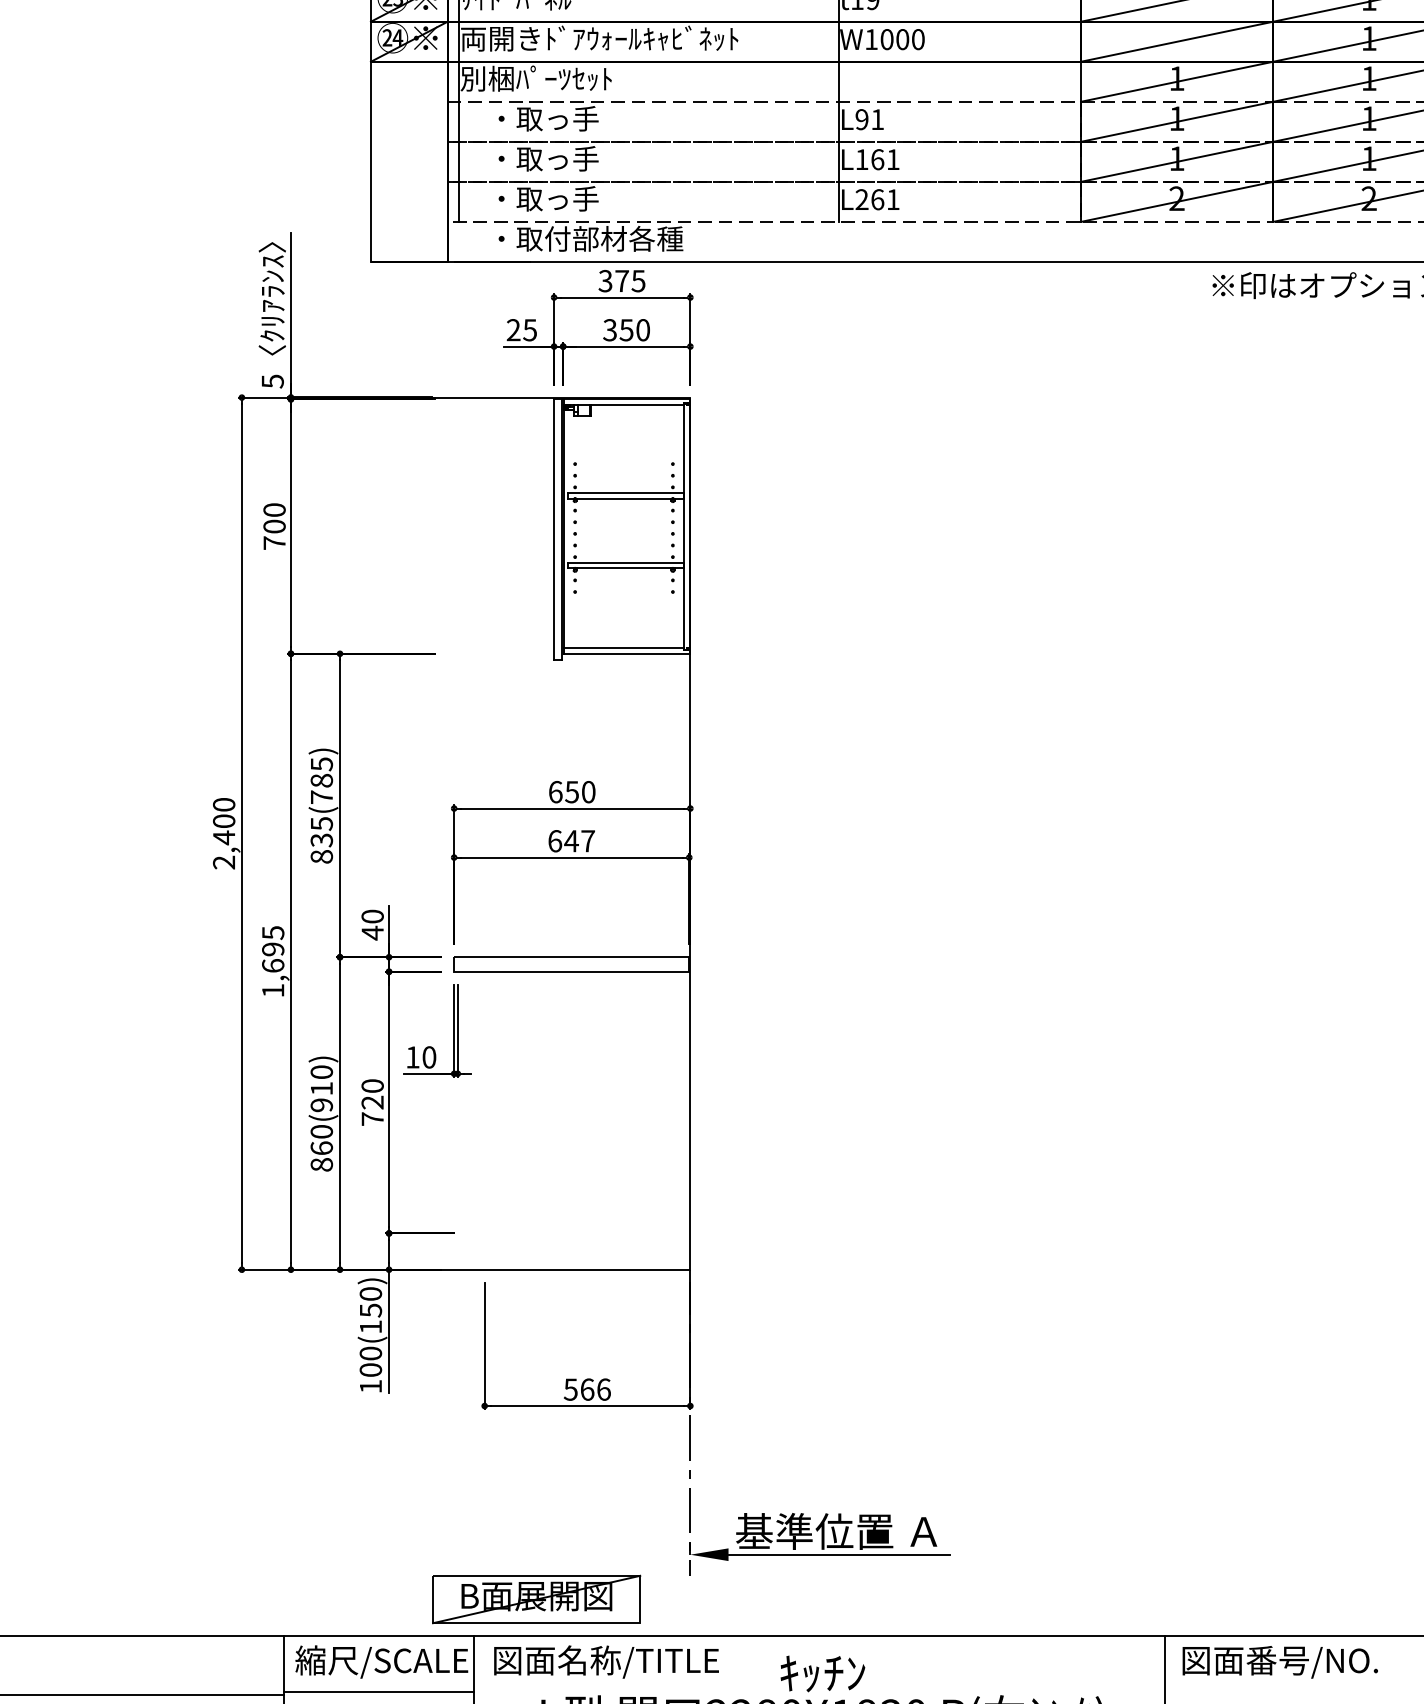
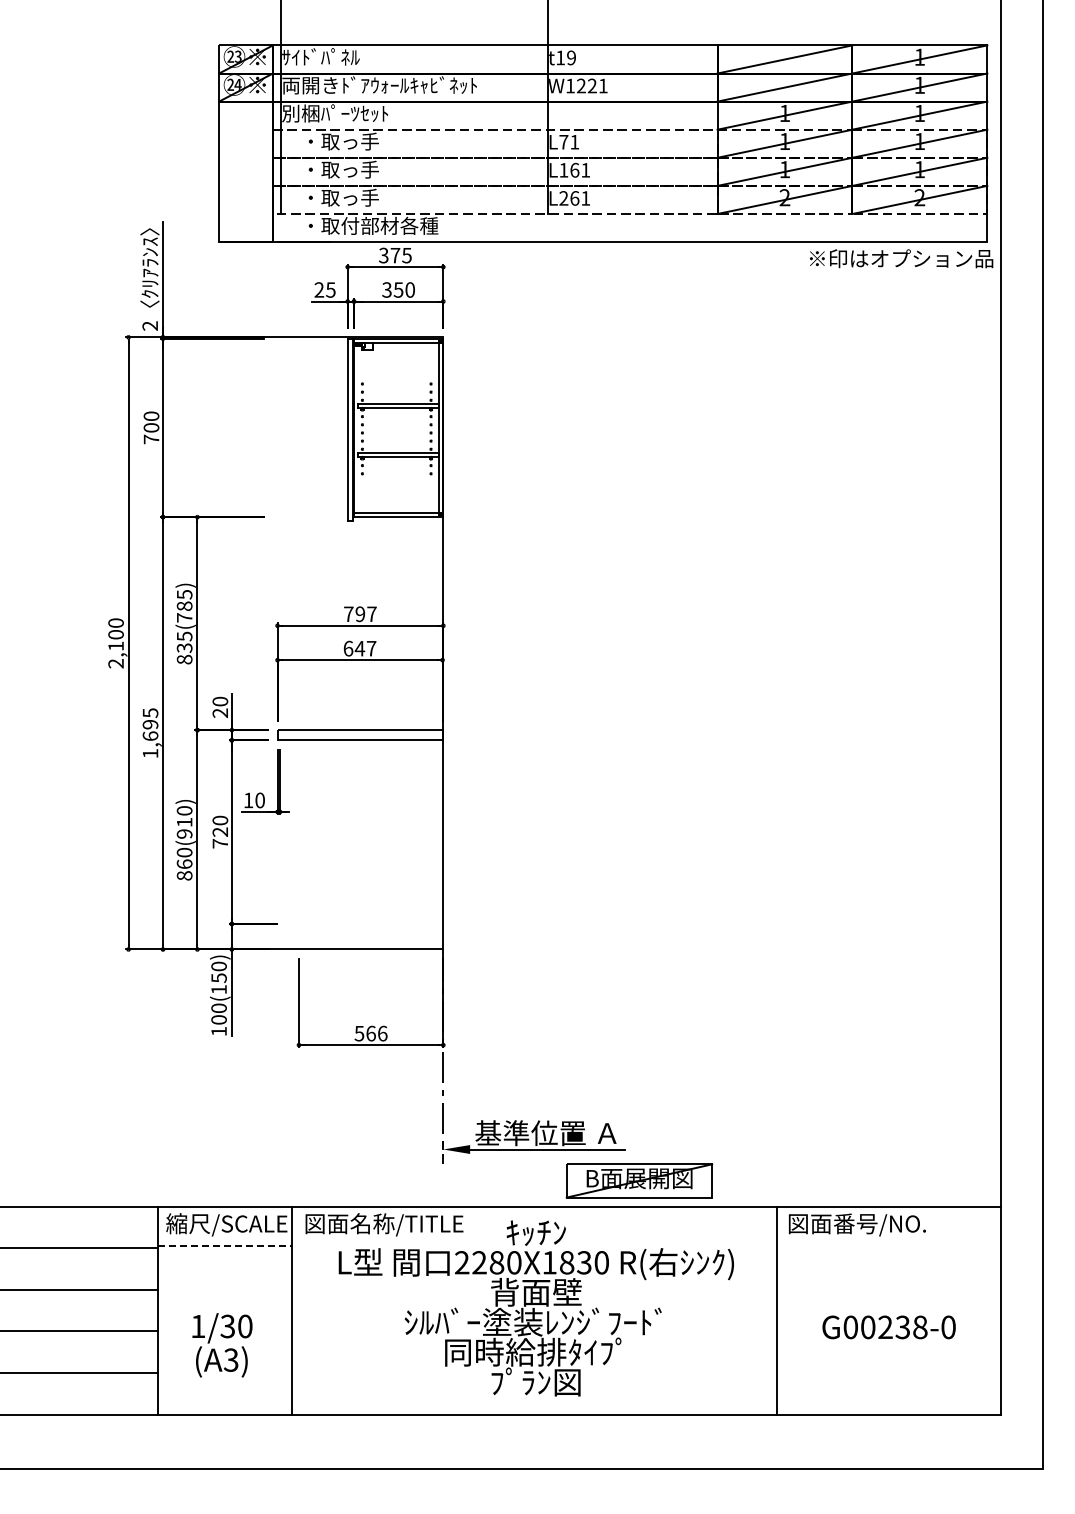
text: (902, 38) -> (592, 85), W1000 -> W1221
text: (861, 118) -> (563, 141), L91 -> L71
text: (273, 380) -> (150, 325), 5 -> 2
text: (572, 792) -> (360, 614), 650 -> 797
text: (223, 838) -> (115, 646), 2,400 -> 2,100
text: (371, 933) -> (219, 713), 40 -> 20
part: (536, 1598) -> (639, 1180), moved
line: (378, 1691) -> (224, 1245), solid -> dashed

